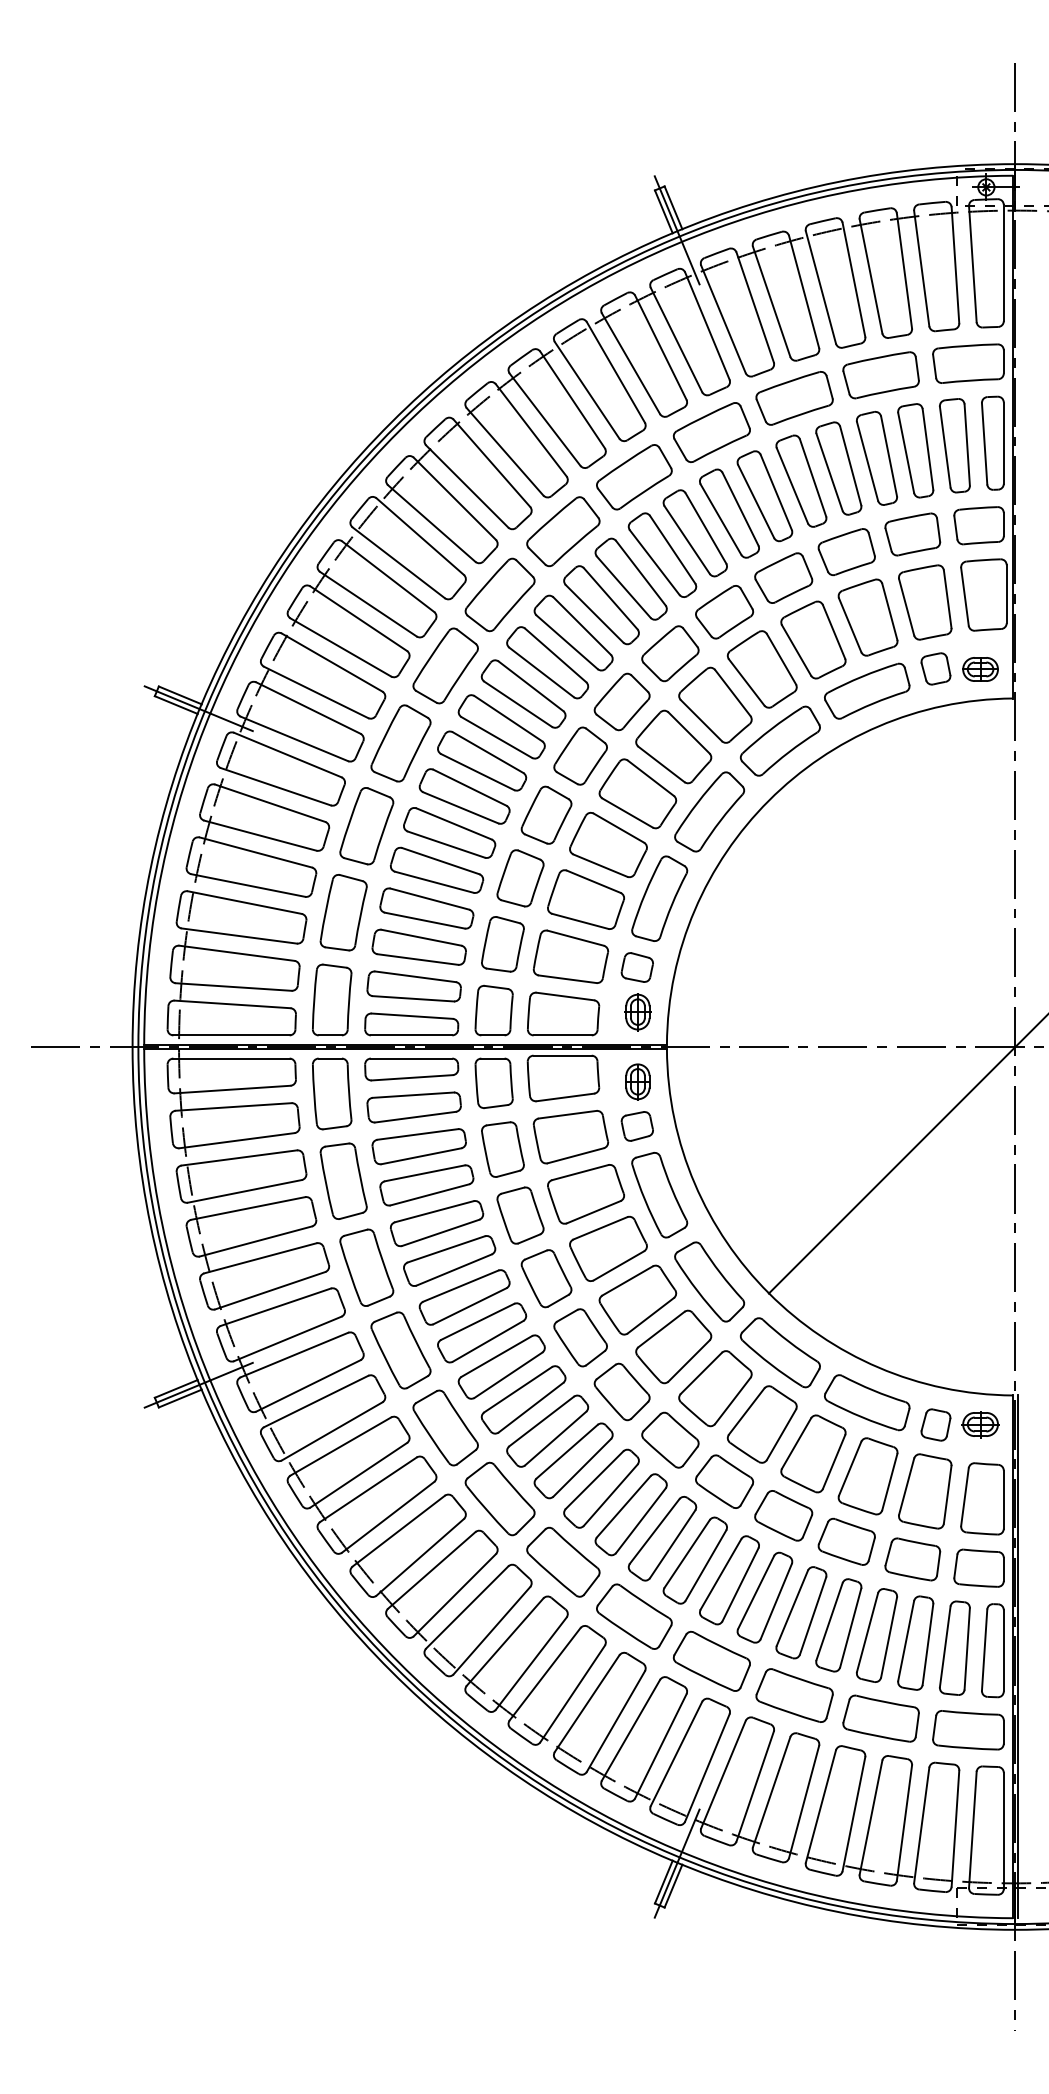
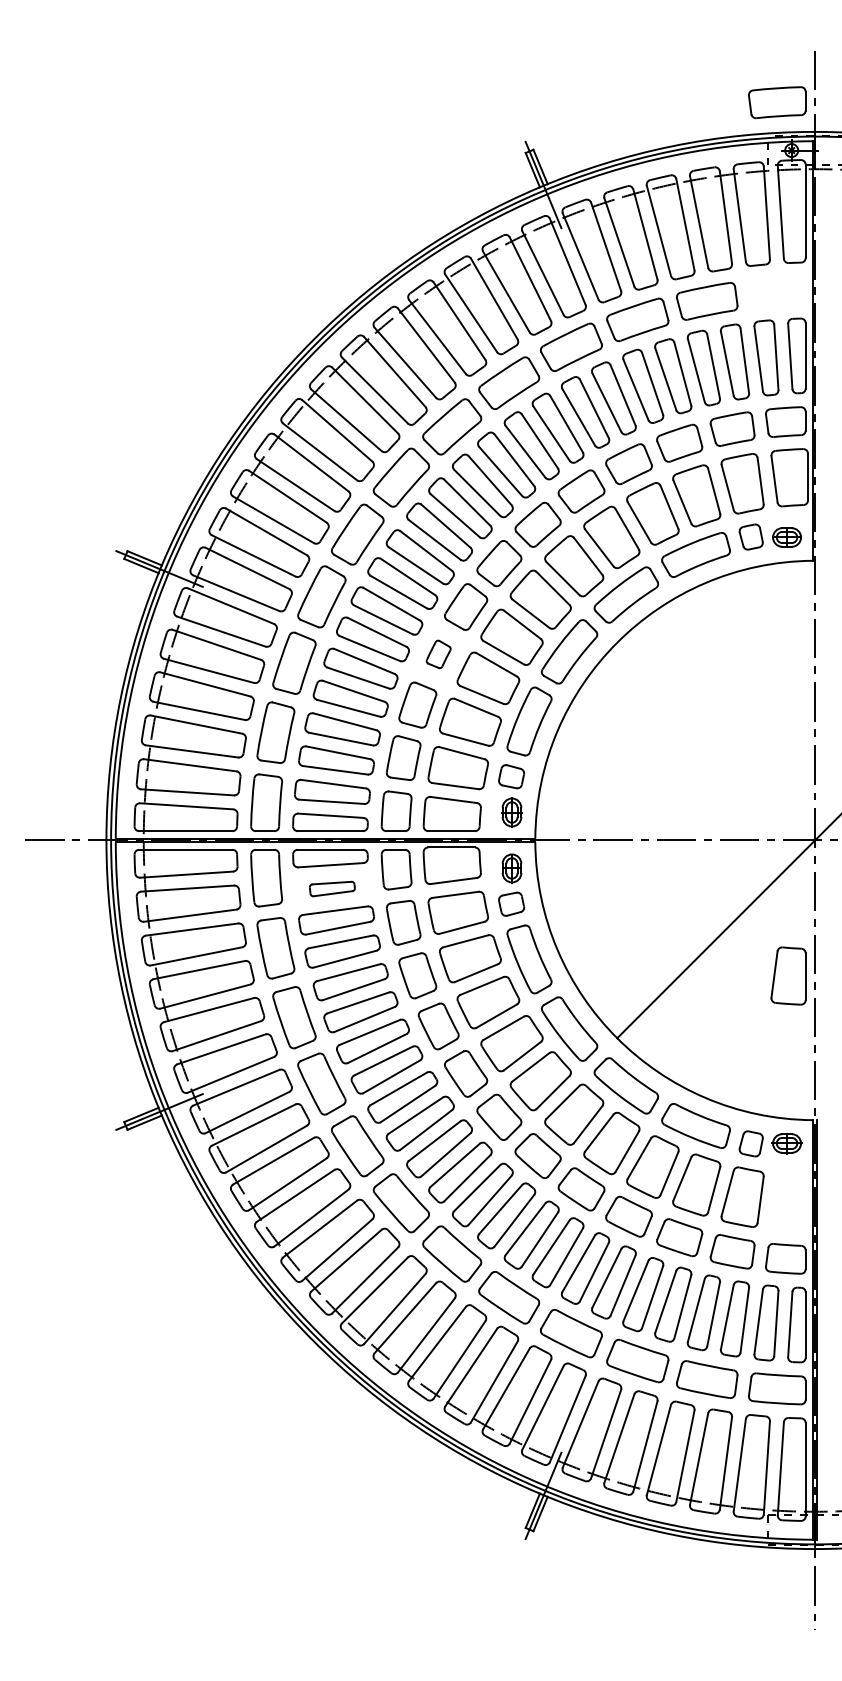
part: (968, 363) -> (777, 102), moved
part: (546, 814) -> (438, 653), size x0.6
part: (413, 1107) -> (331, 889), size x0.6
part: (982, 1498) -> (788, 975), moved

